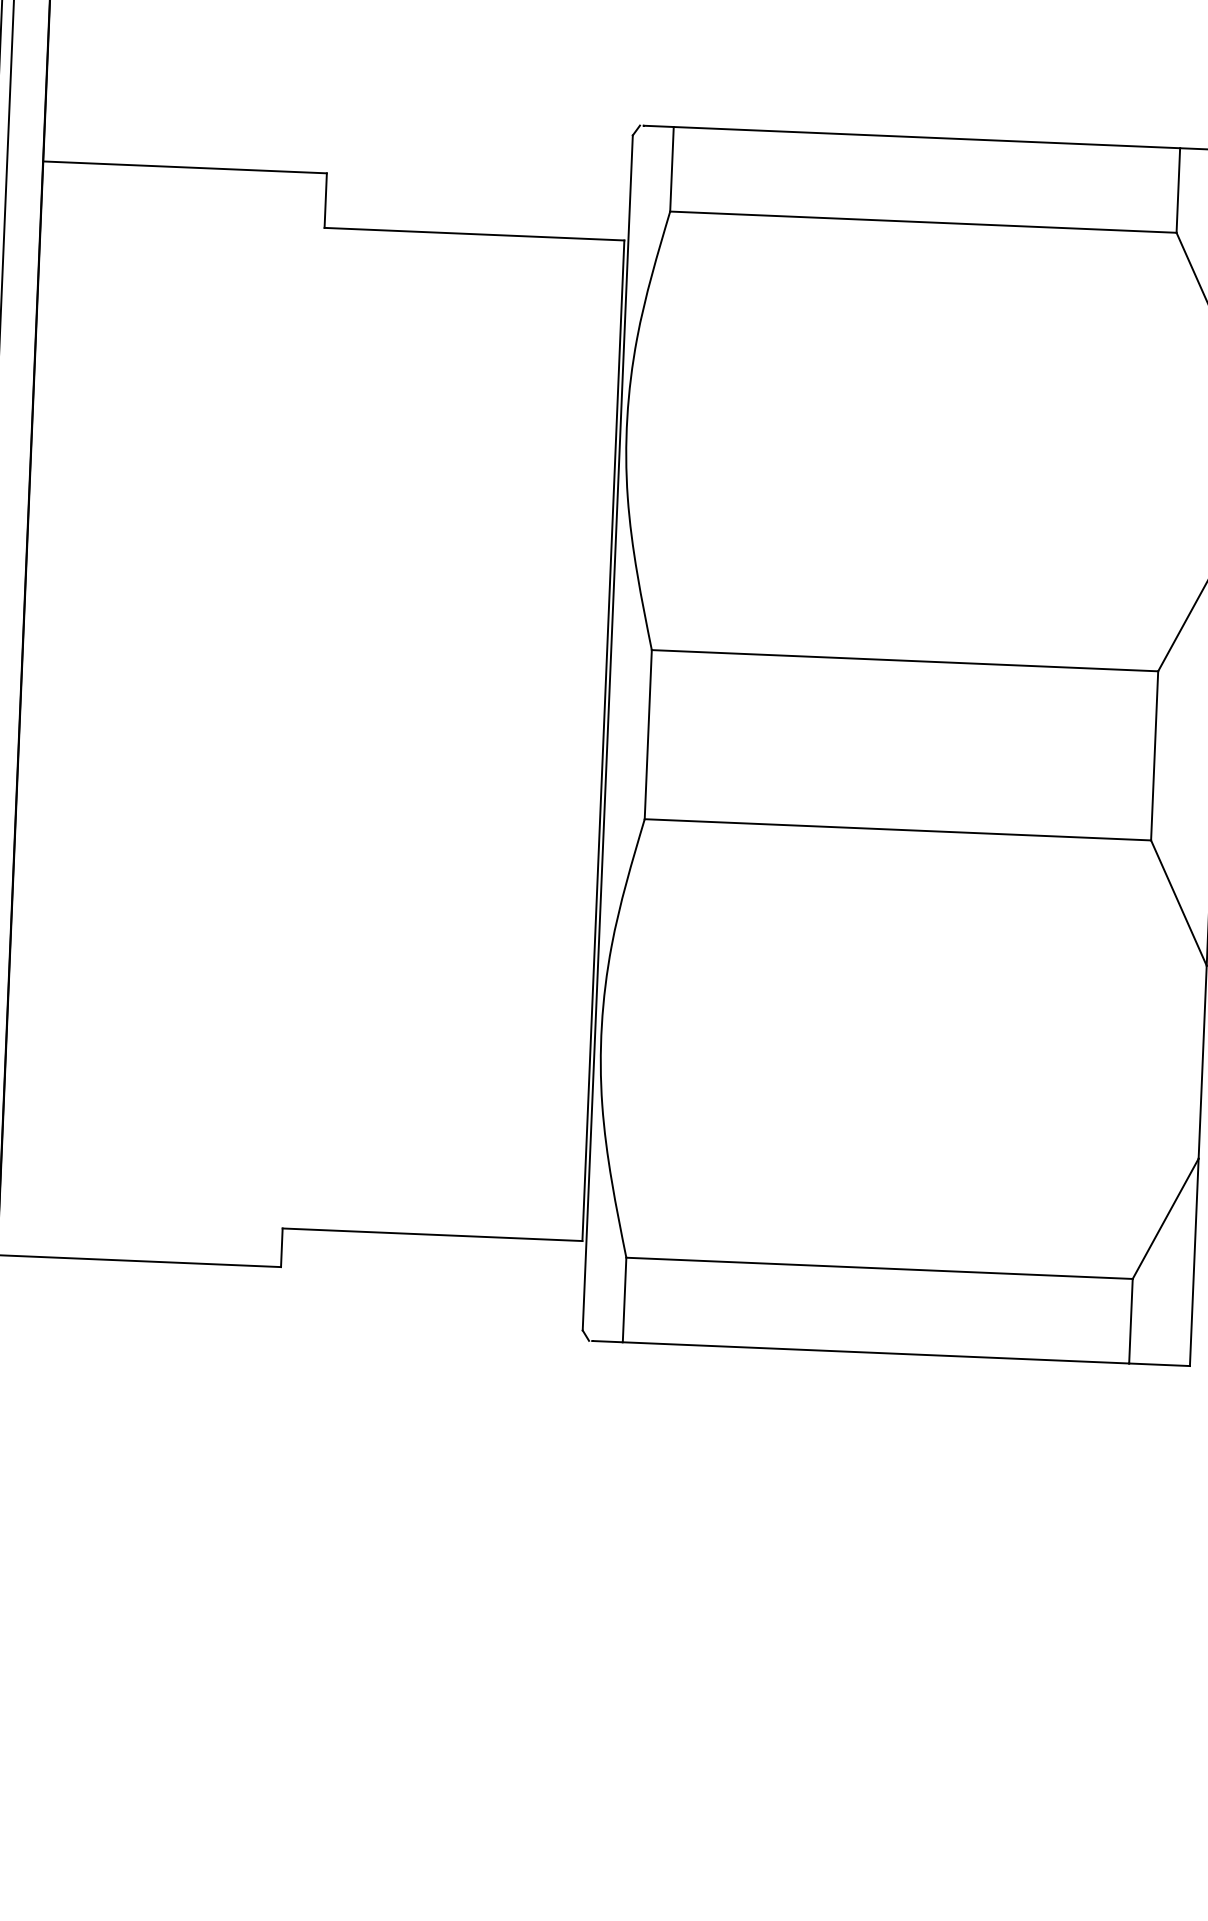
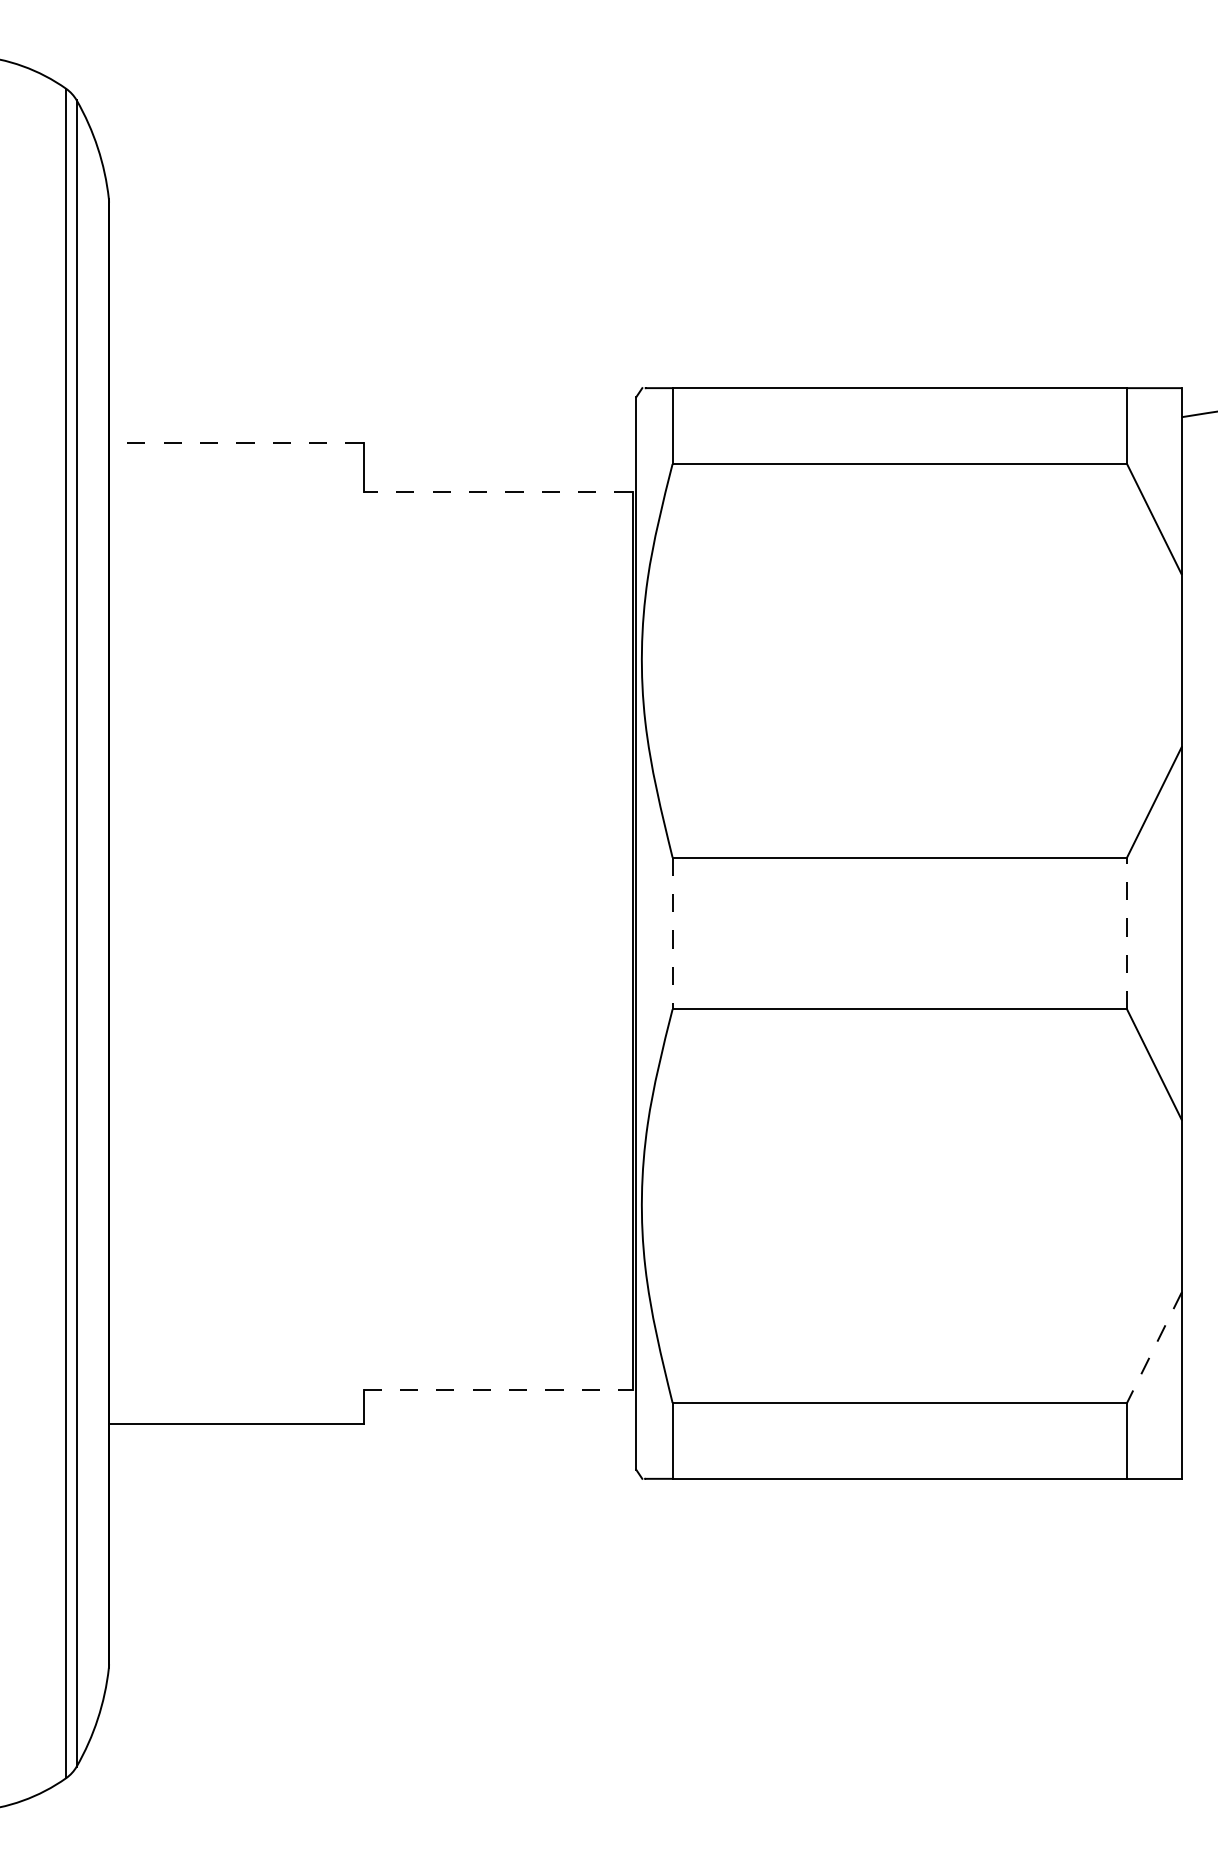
line: (184, 167) -> (235, 442), solid -> dashed
line: (474, 234) -> (498, 491), solid -> dashed
line: (648, 734) -> (672, 933), solid -> dashed
line: (1155, 755) -> (1127, 933), solid -> dashed
line: (1165, 1219) -> (1154, 1348), solid -> dashed
line: (432, 1234) -> (498, 1389), solid -> dashed

